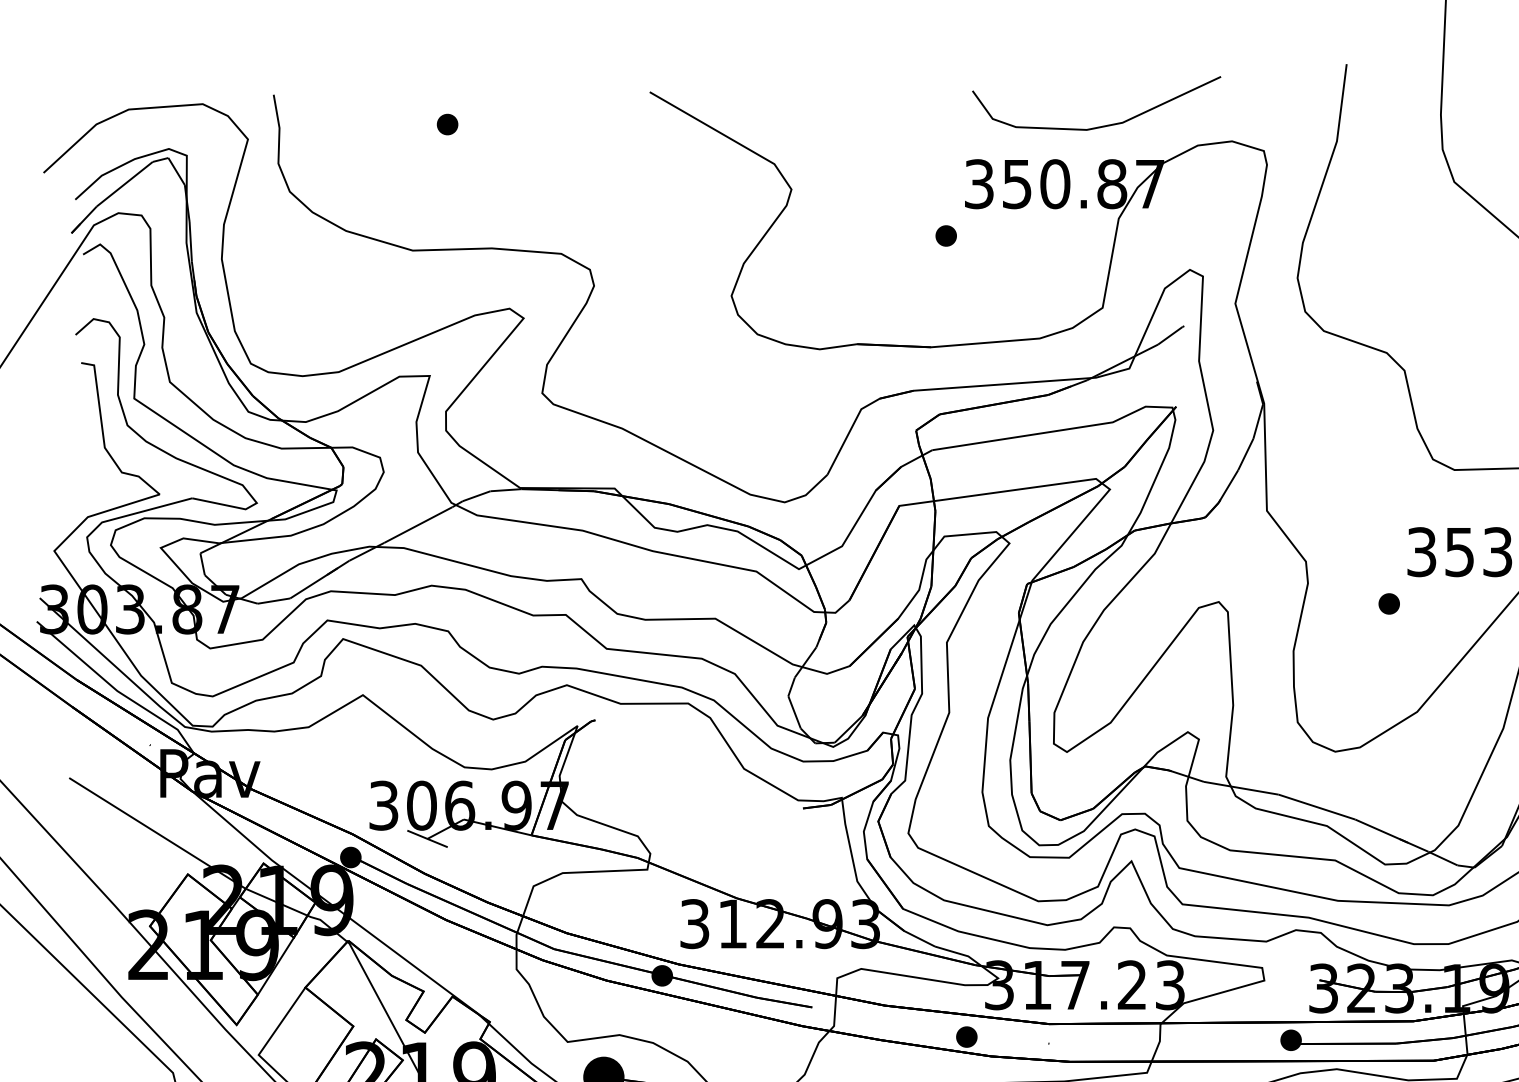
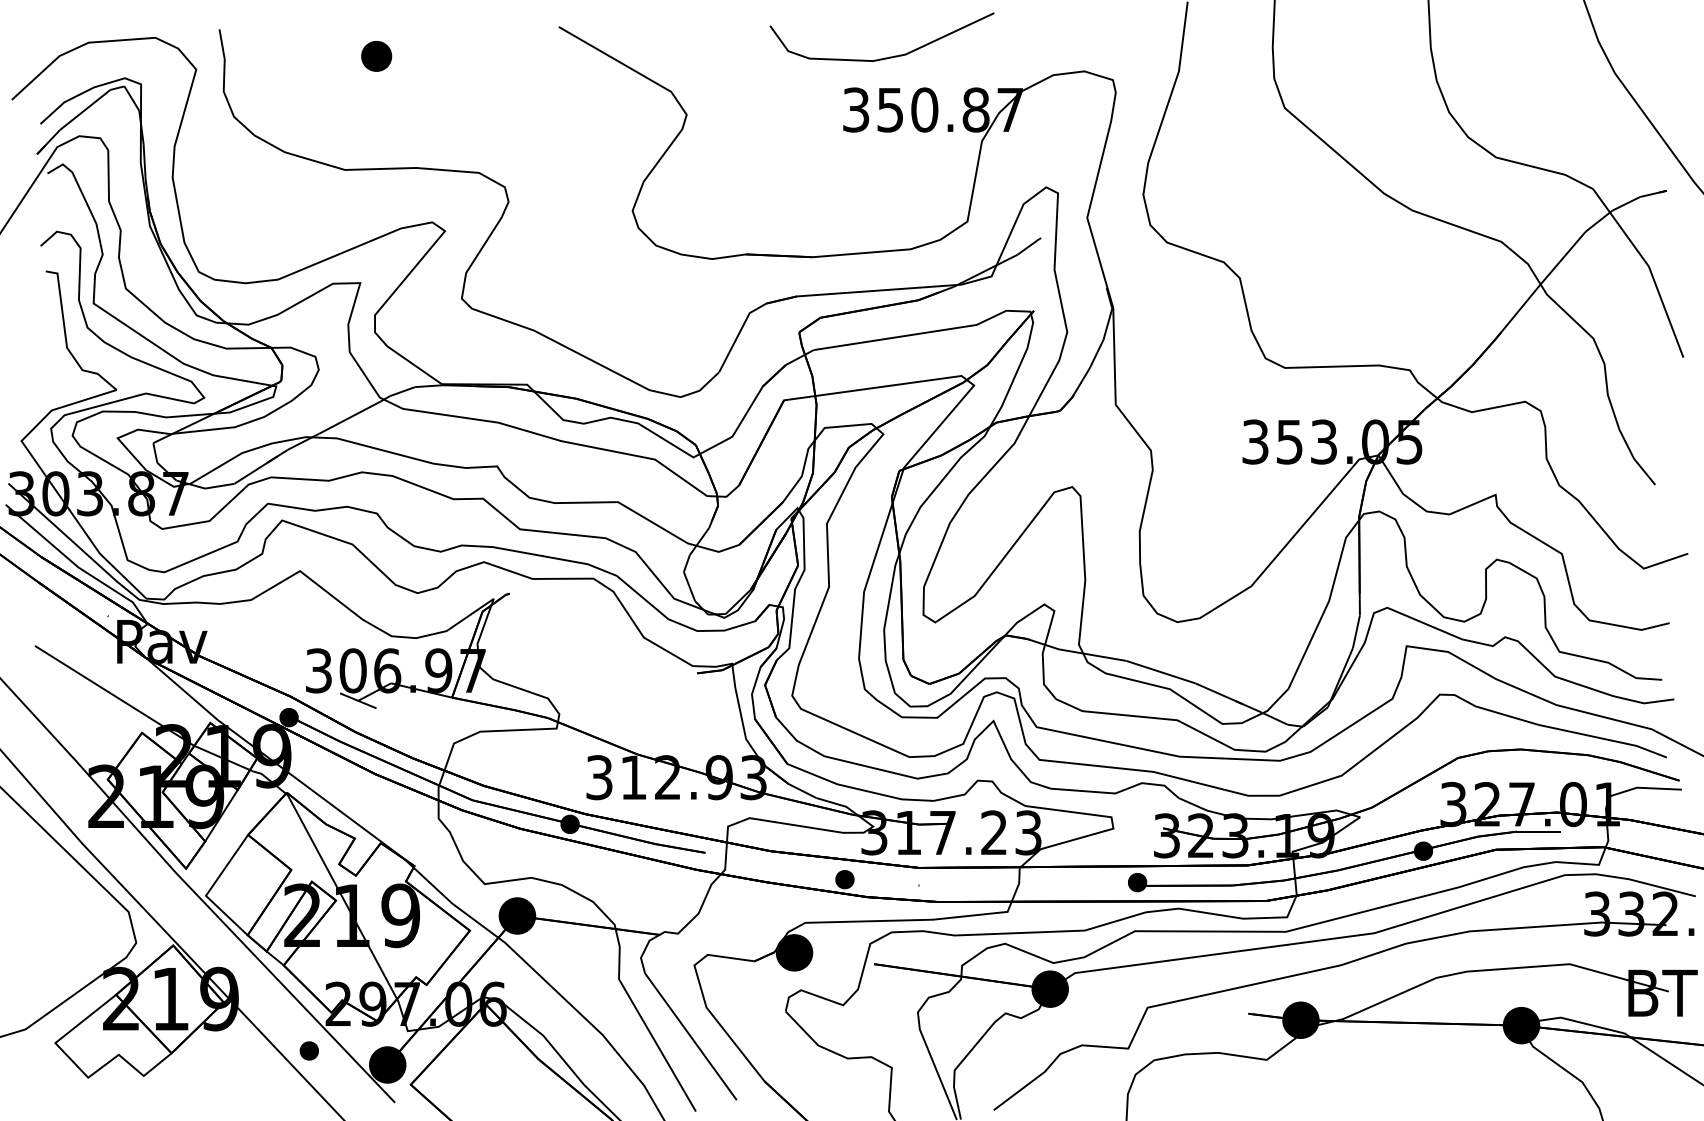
part: (446, 123) -> (375, 55), size x1.6
curve: (1099, 125) -> (884, 57), moved
part: (945, 235) -> (825, 156), removed
part: (1388, 603) -> (1225, 488), removed

